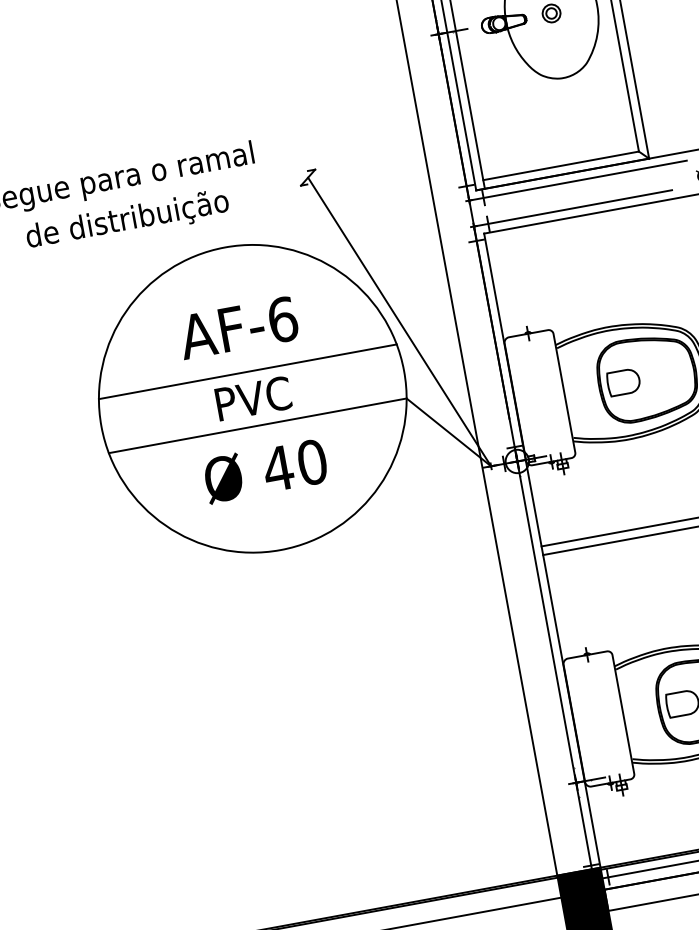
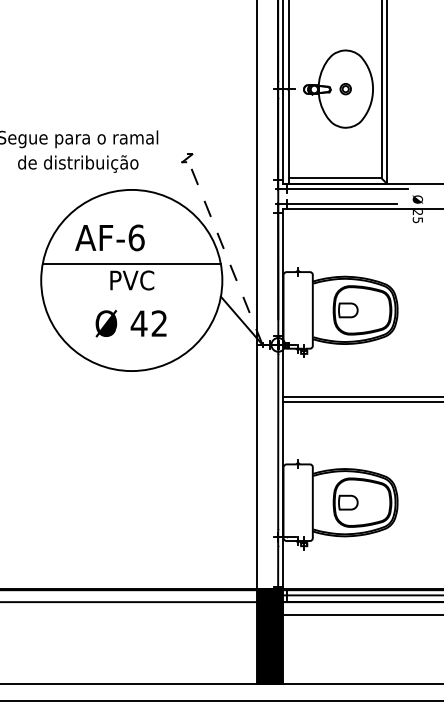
line: (398, 321) -> (224, 251), solid -> dashed
text: (237, 327) -> (109, 237), moved
line: (257, 425) -> (131, 296), removed
text: (312, 462) -> (159, 323), 40 -> 42

